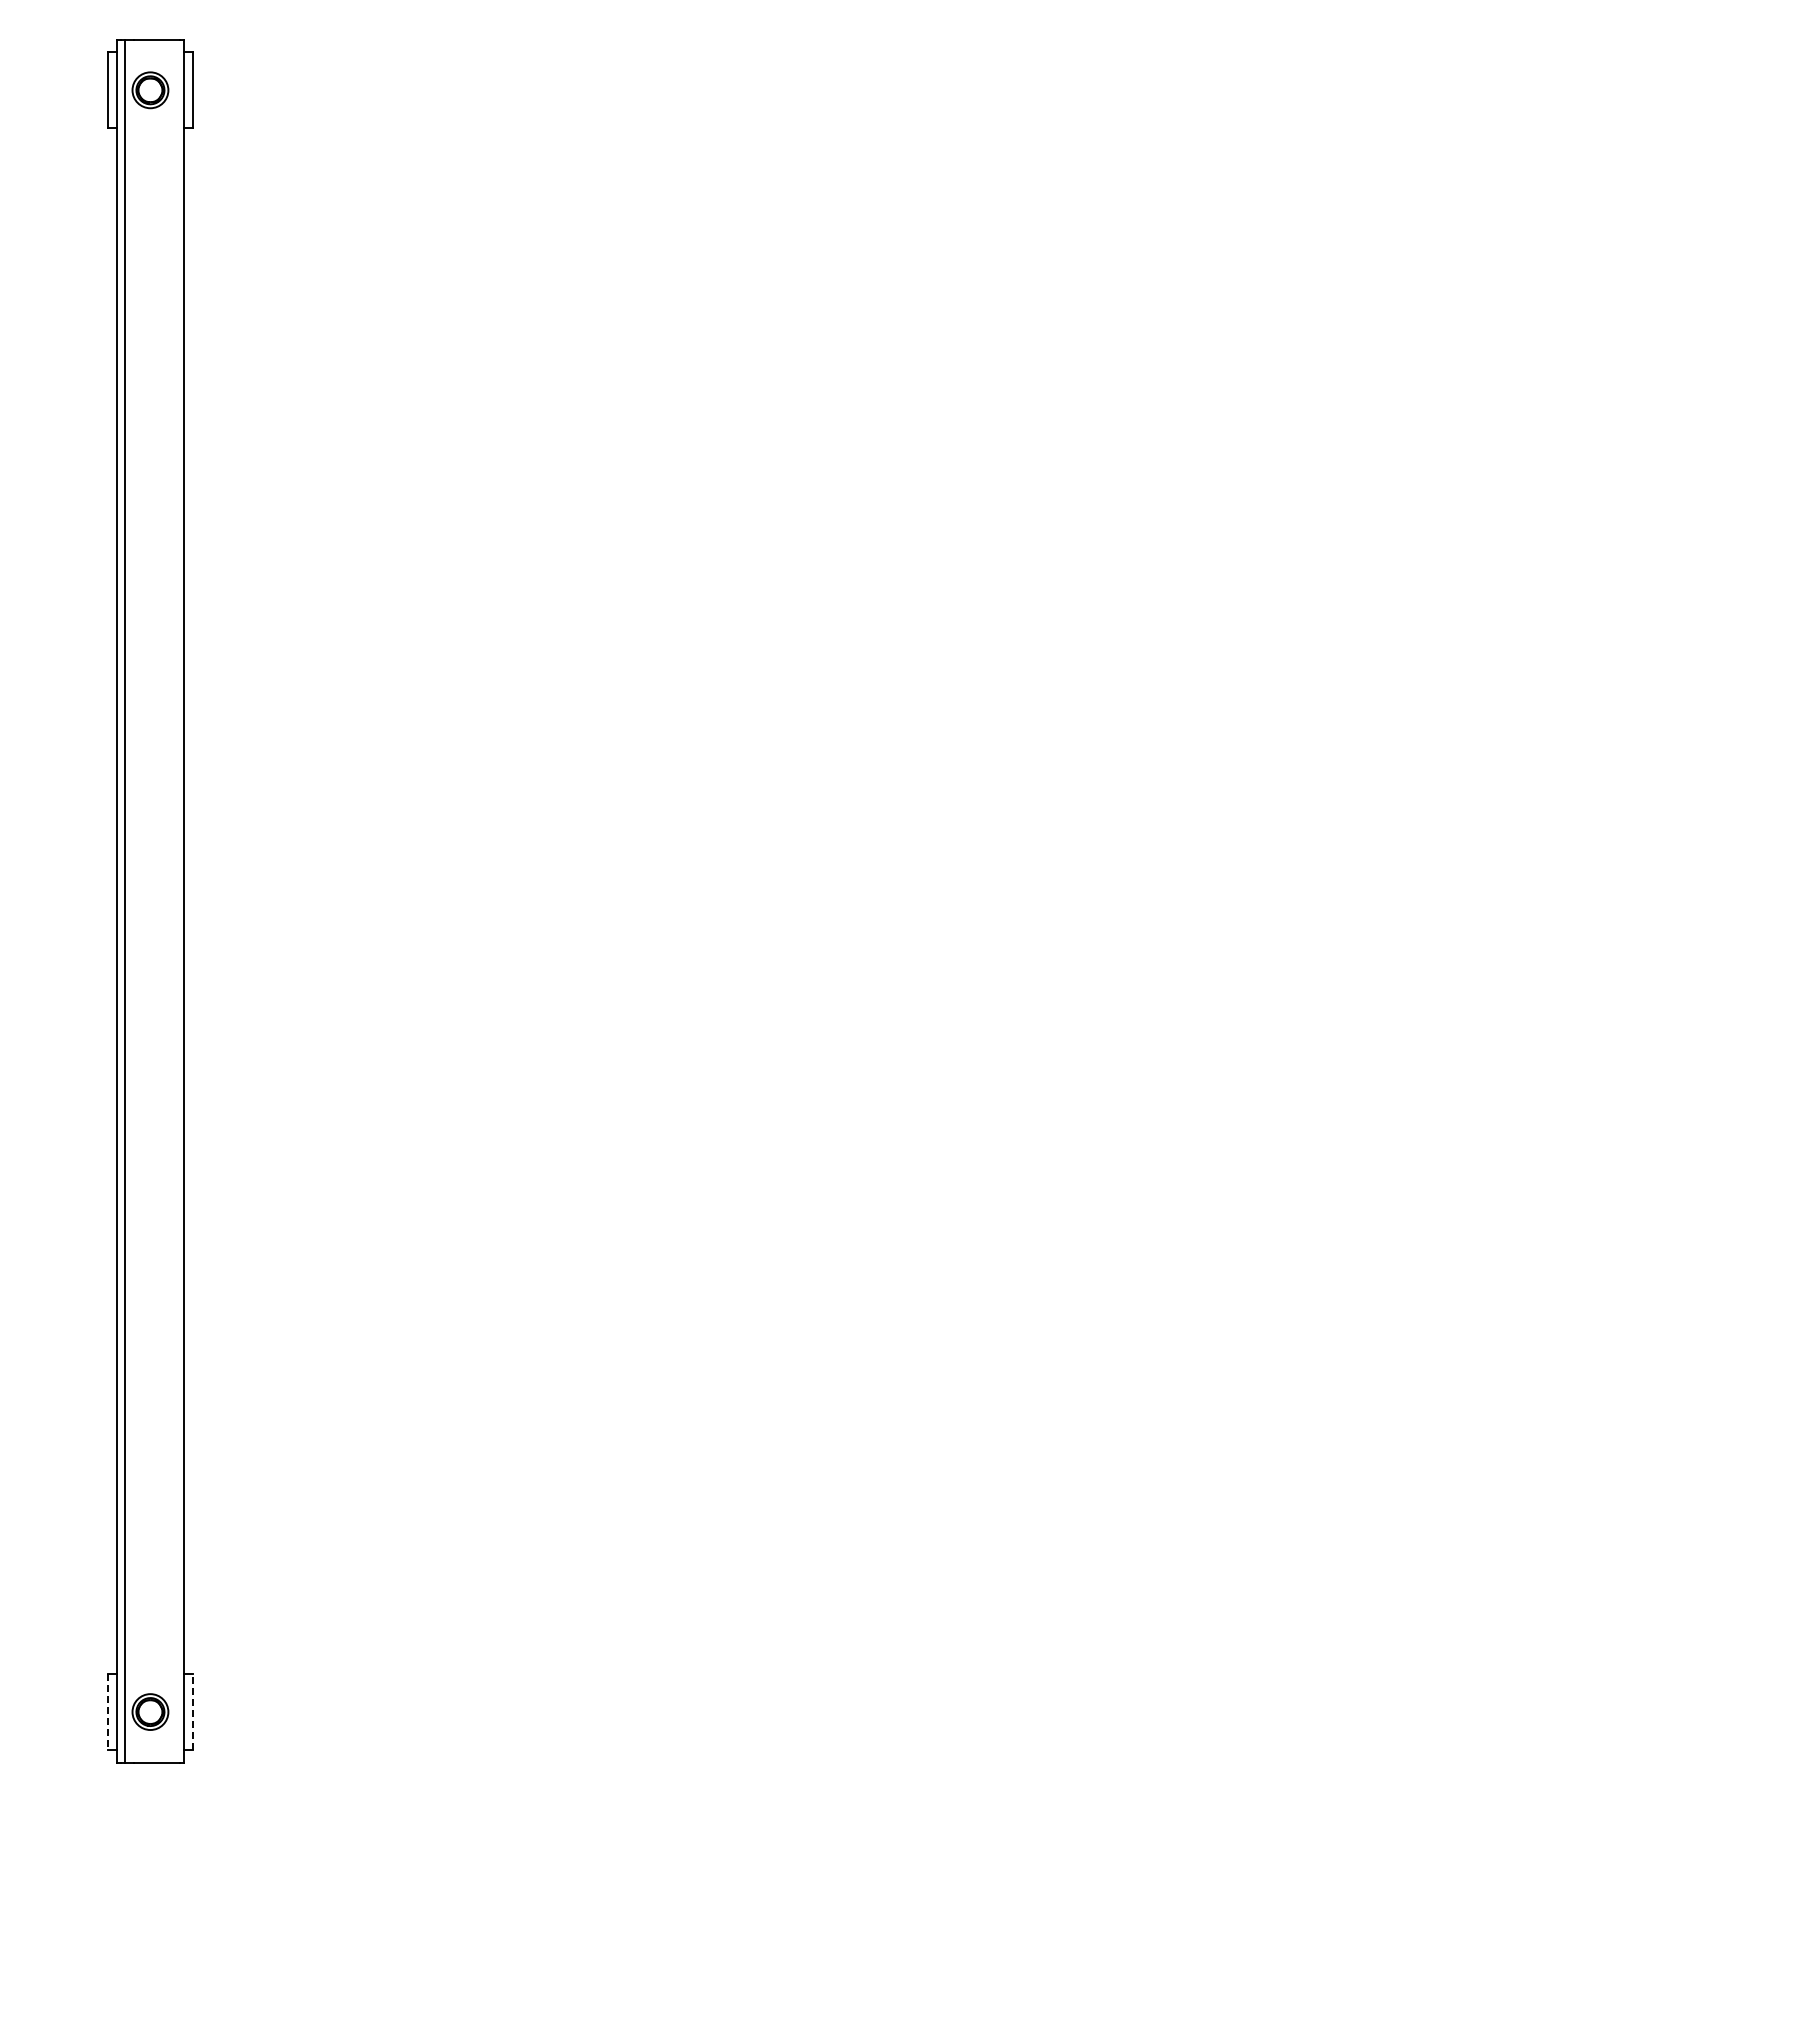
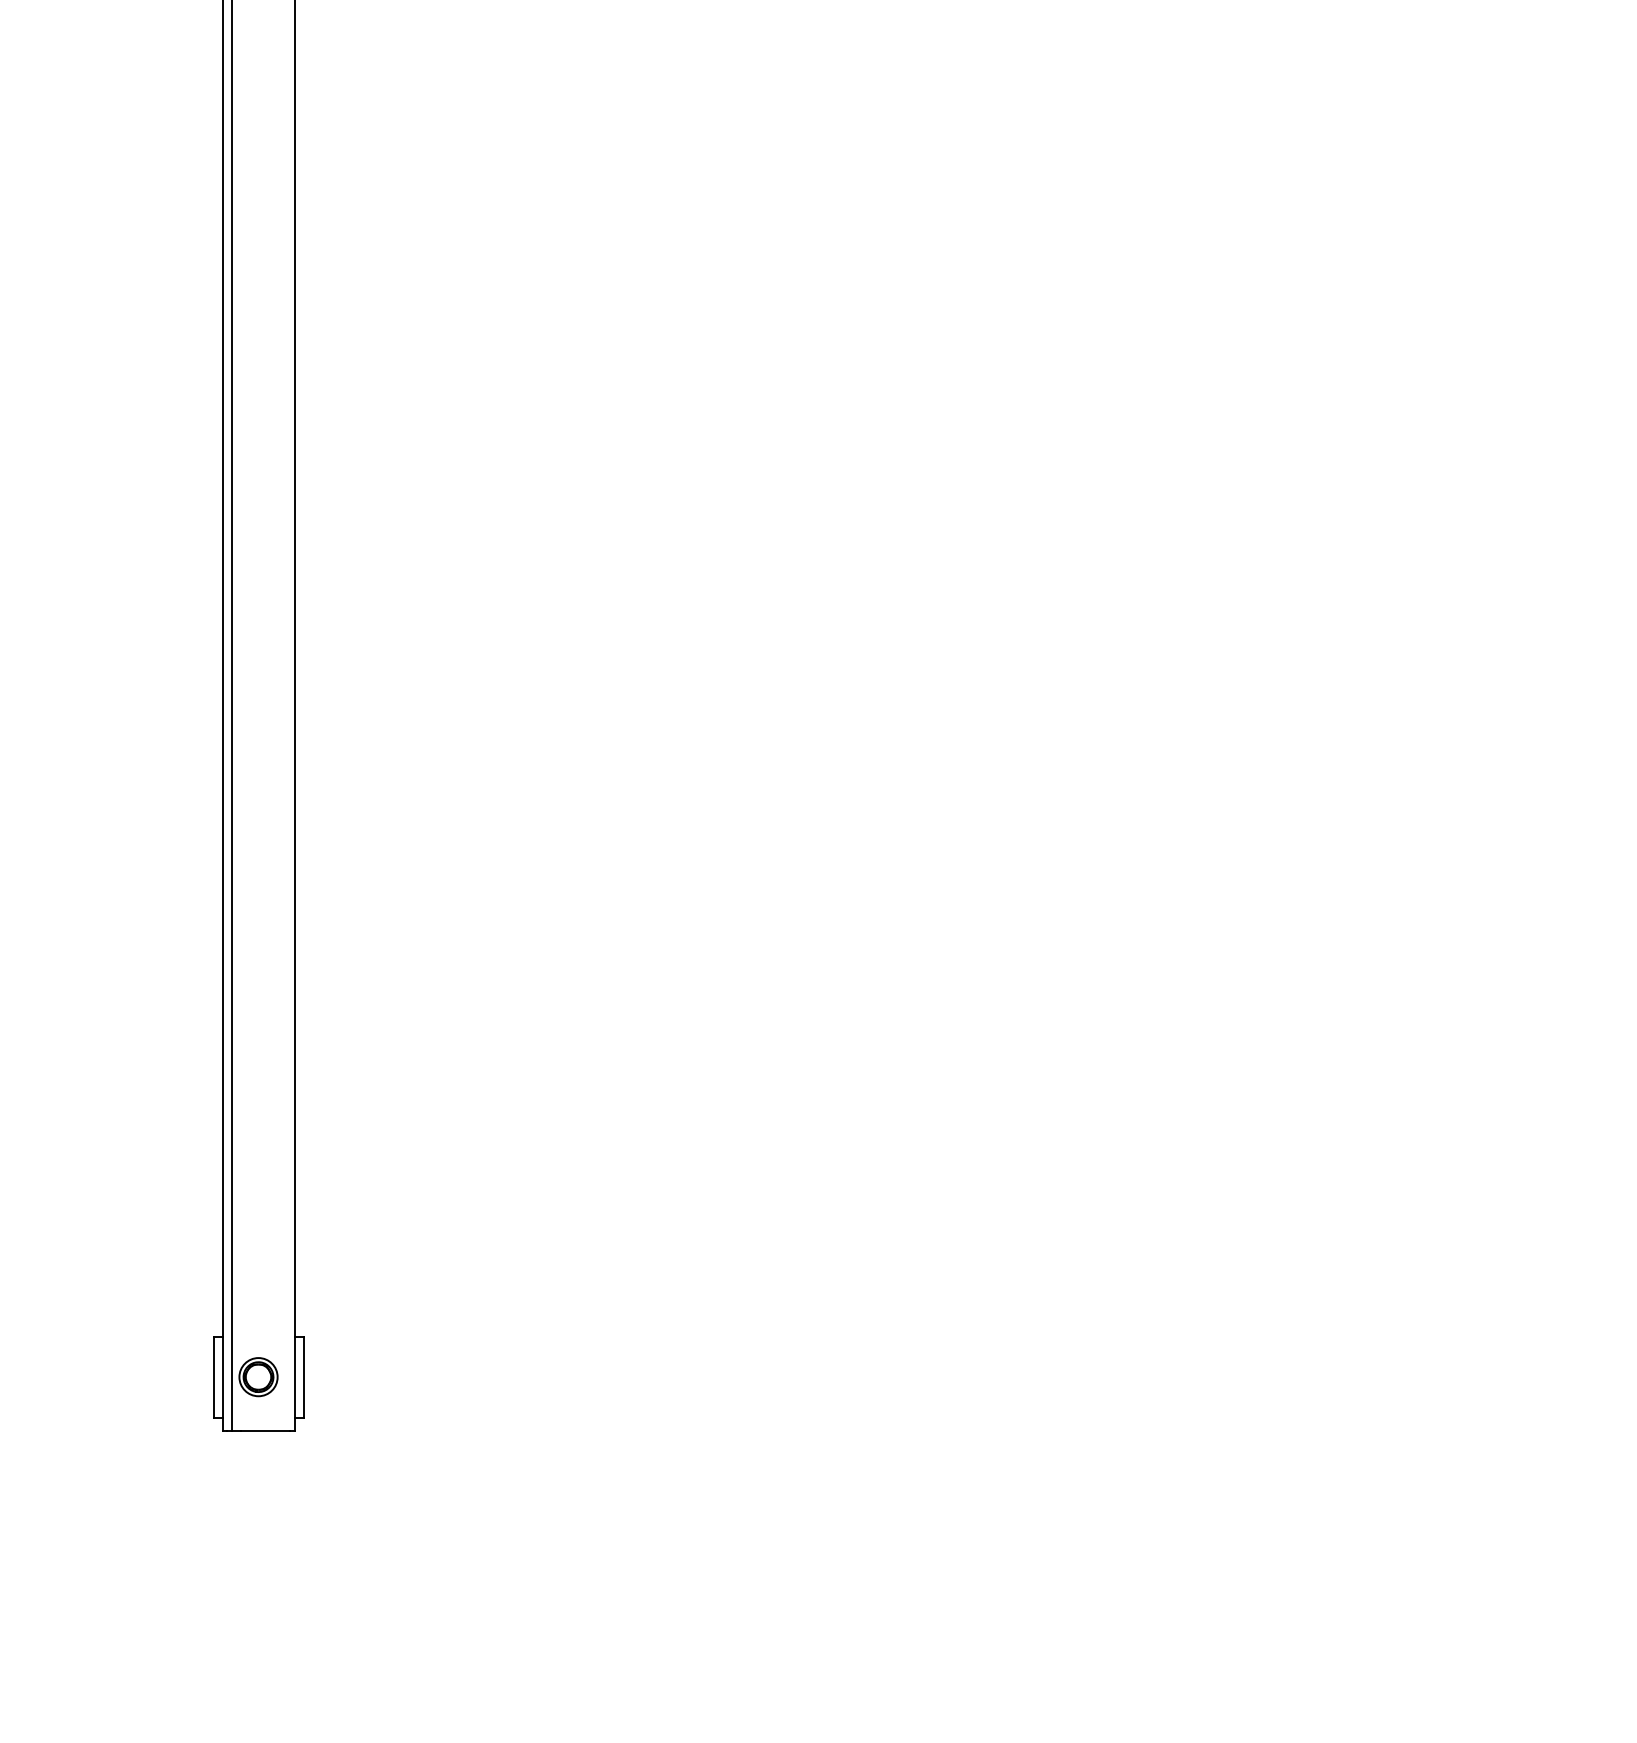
line: (192, 1711) -> (303, 1376), dashed -> solid
line: (108, 1712) -> (213, 1377), dashed -> solid

